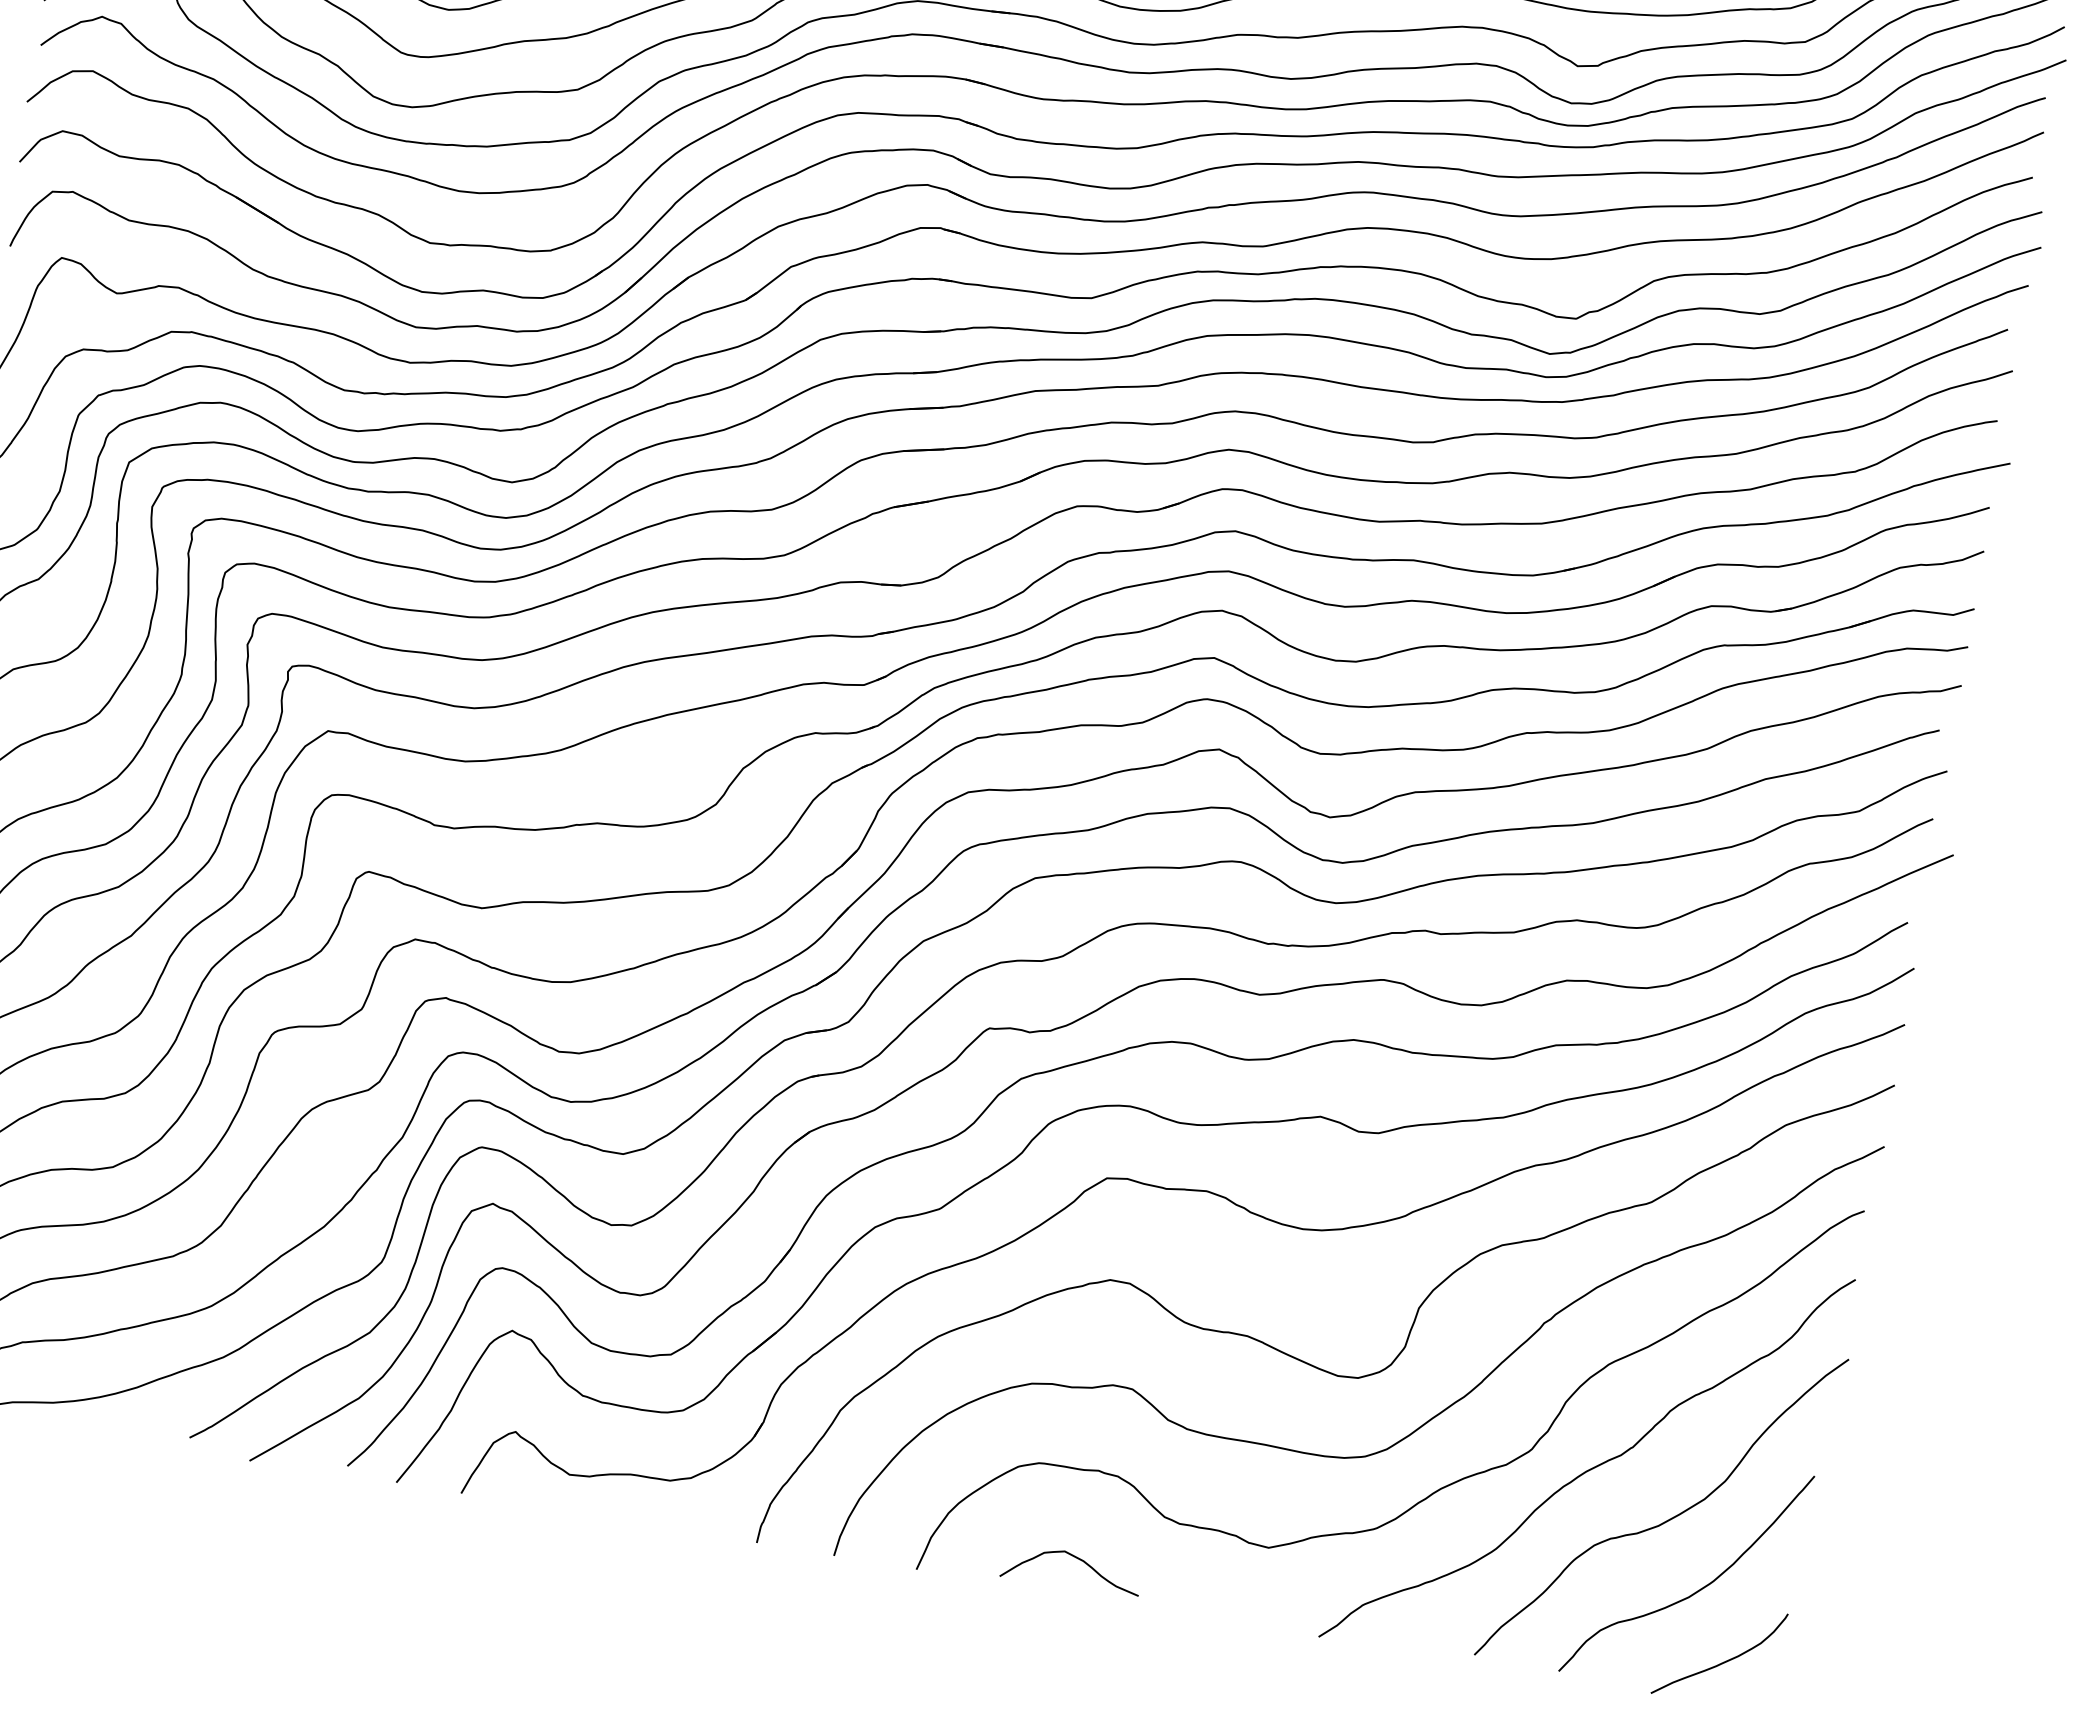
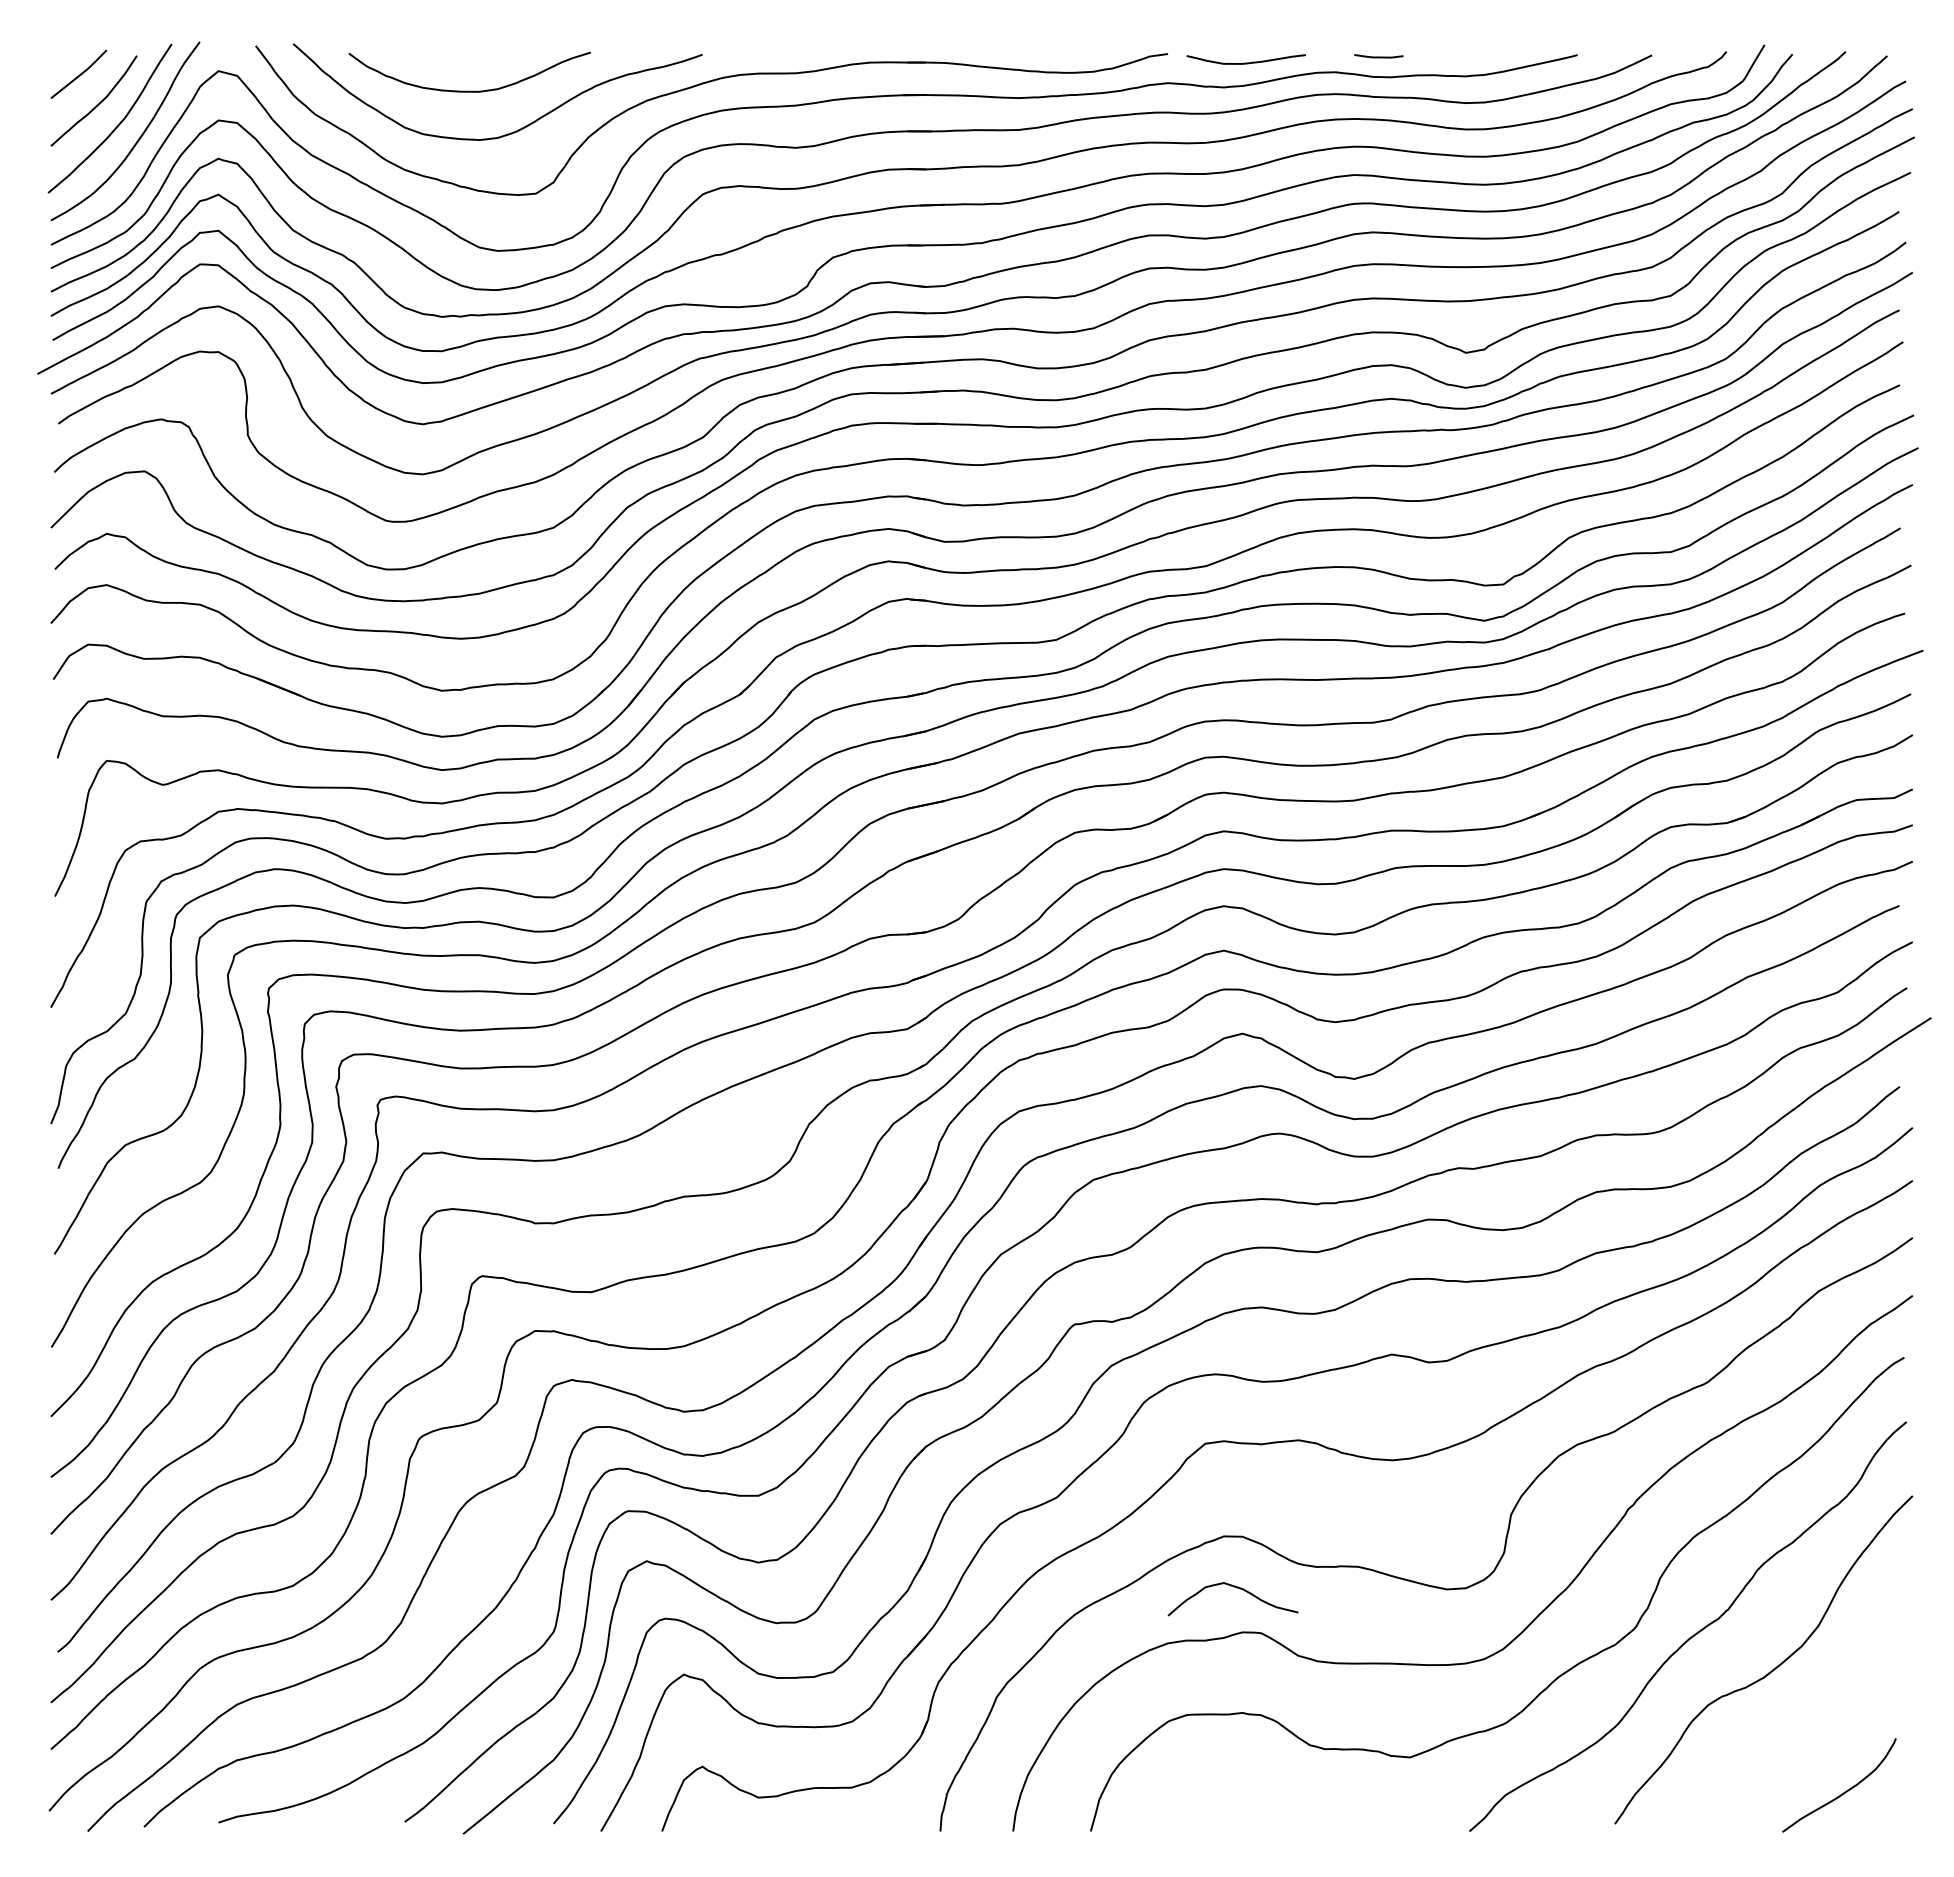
curve: (1077, 1559) -> (1236, 1588), moved
curve: (1698, 1589) -> (1810, 1729), removed

